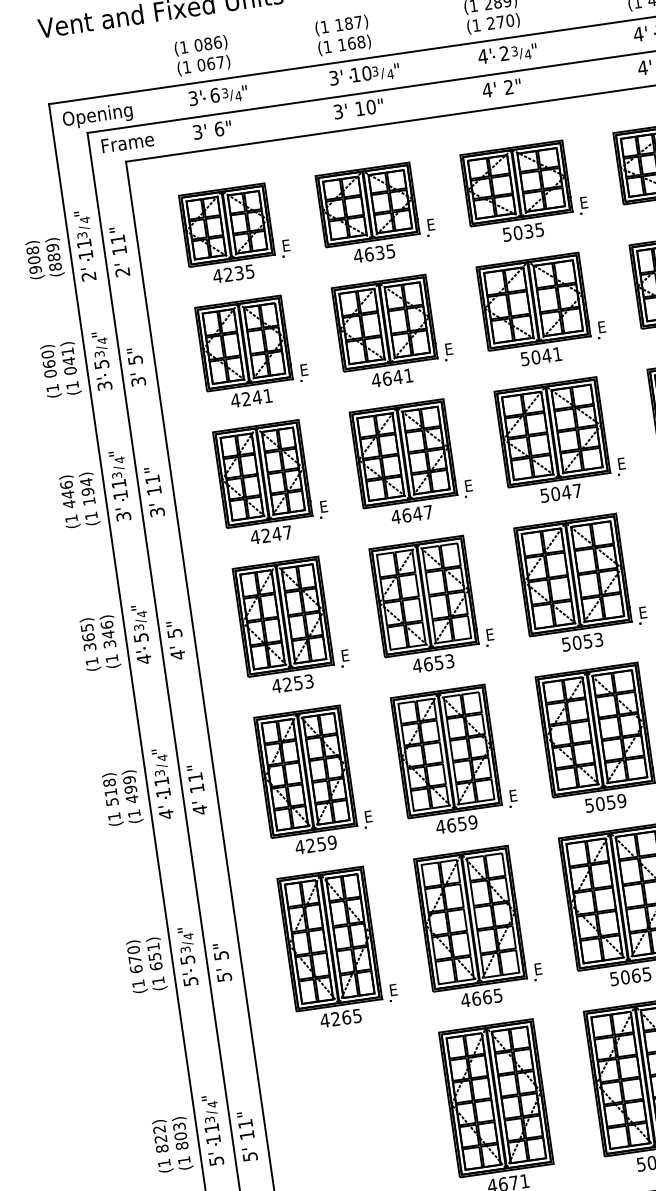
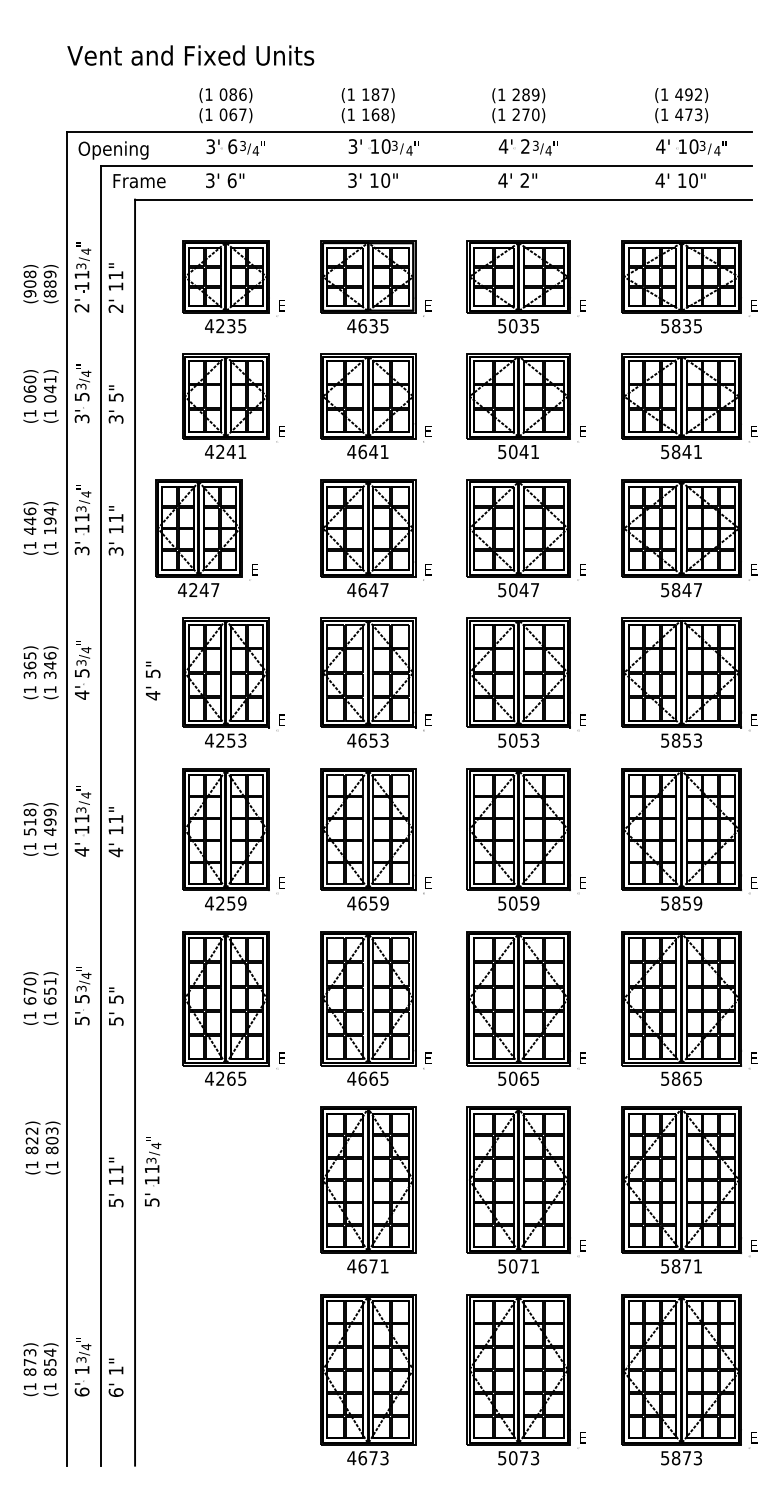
part: (271, 481) -> (206, 537), moved
text: (176, 639) -> (153, 680), moved
part: (213, 1130) -> (153, 1171), moved
text: (172, 1144) -> (42, 1147), moved

